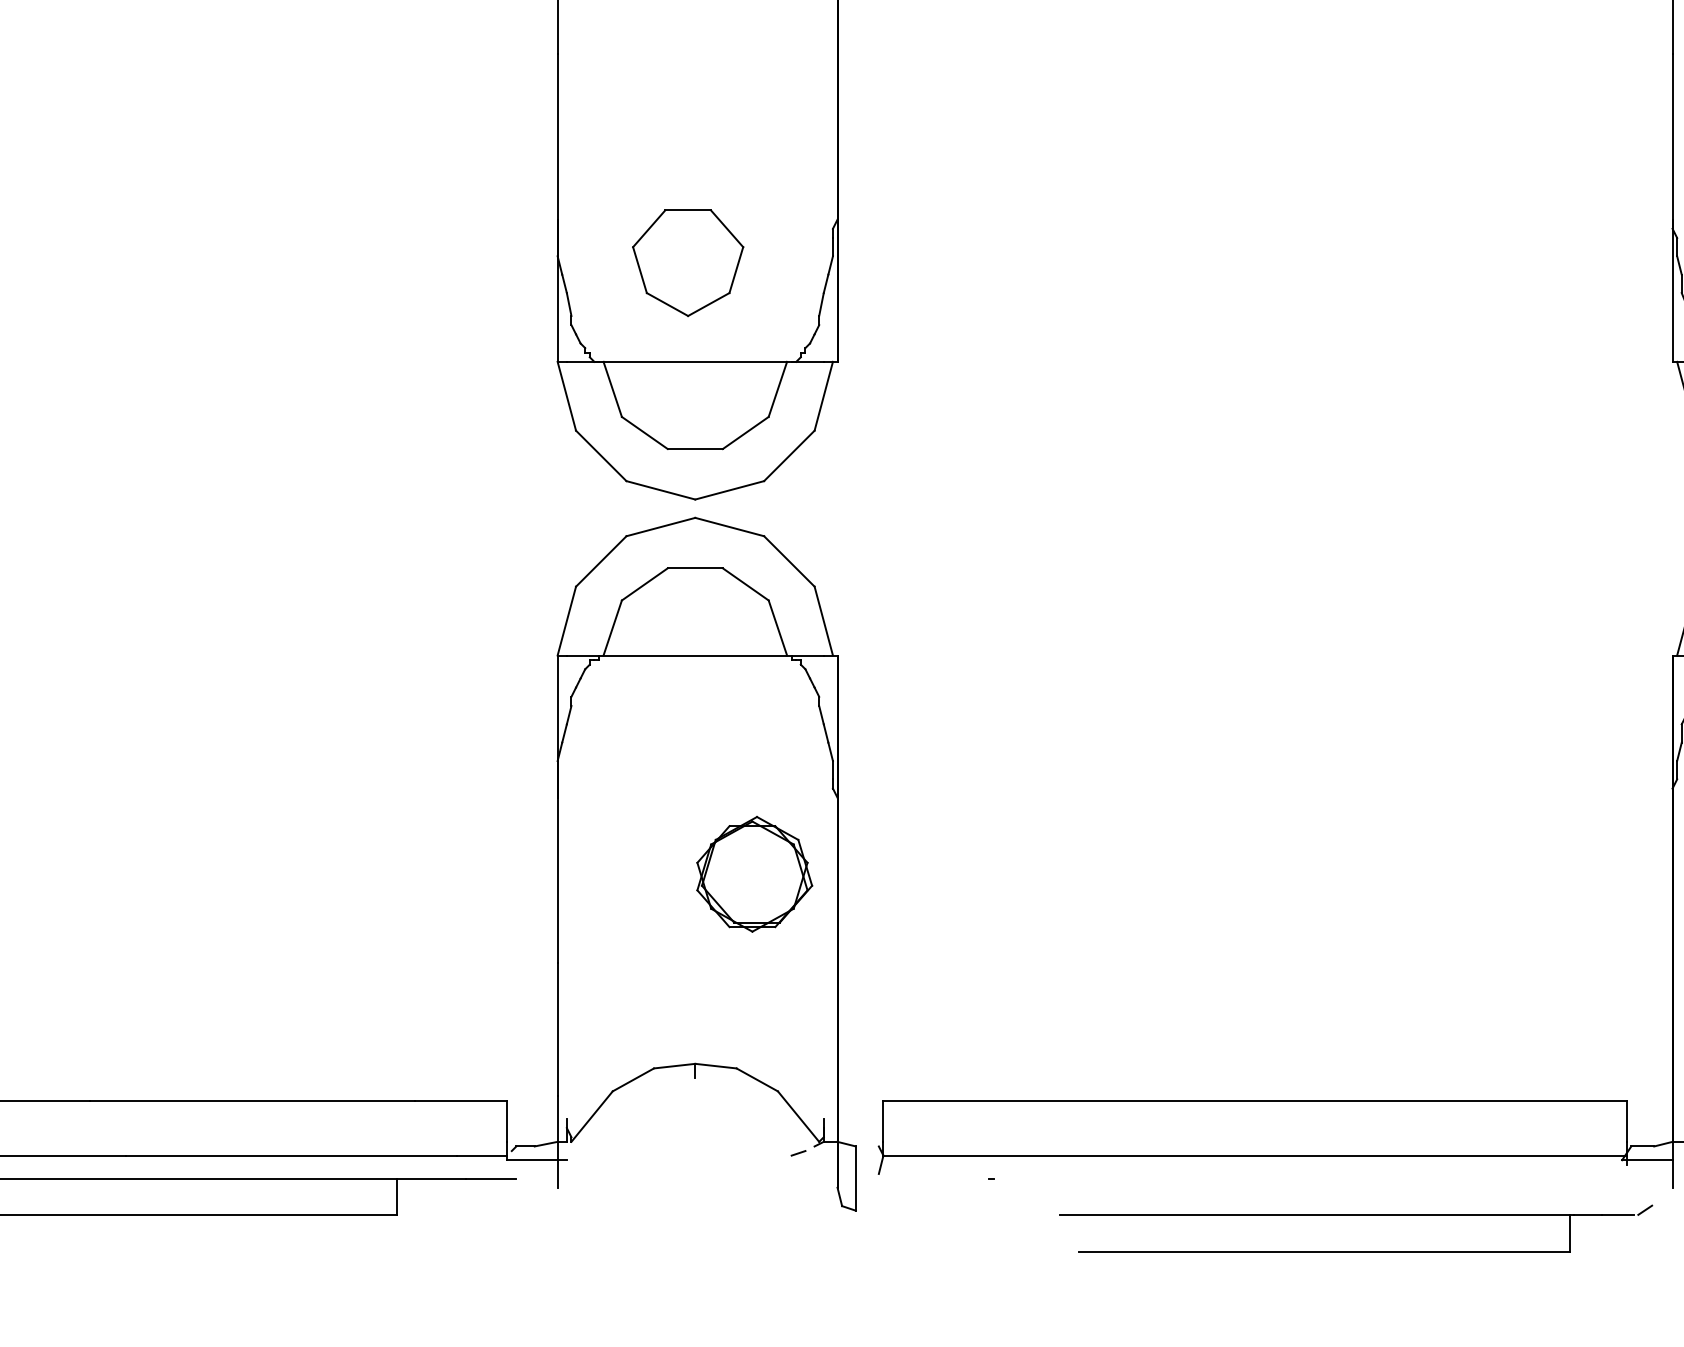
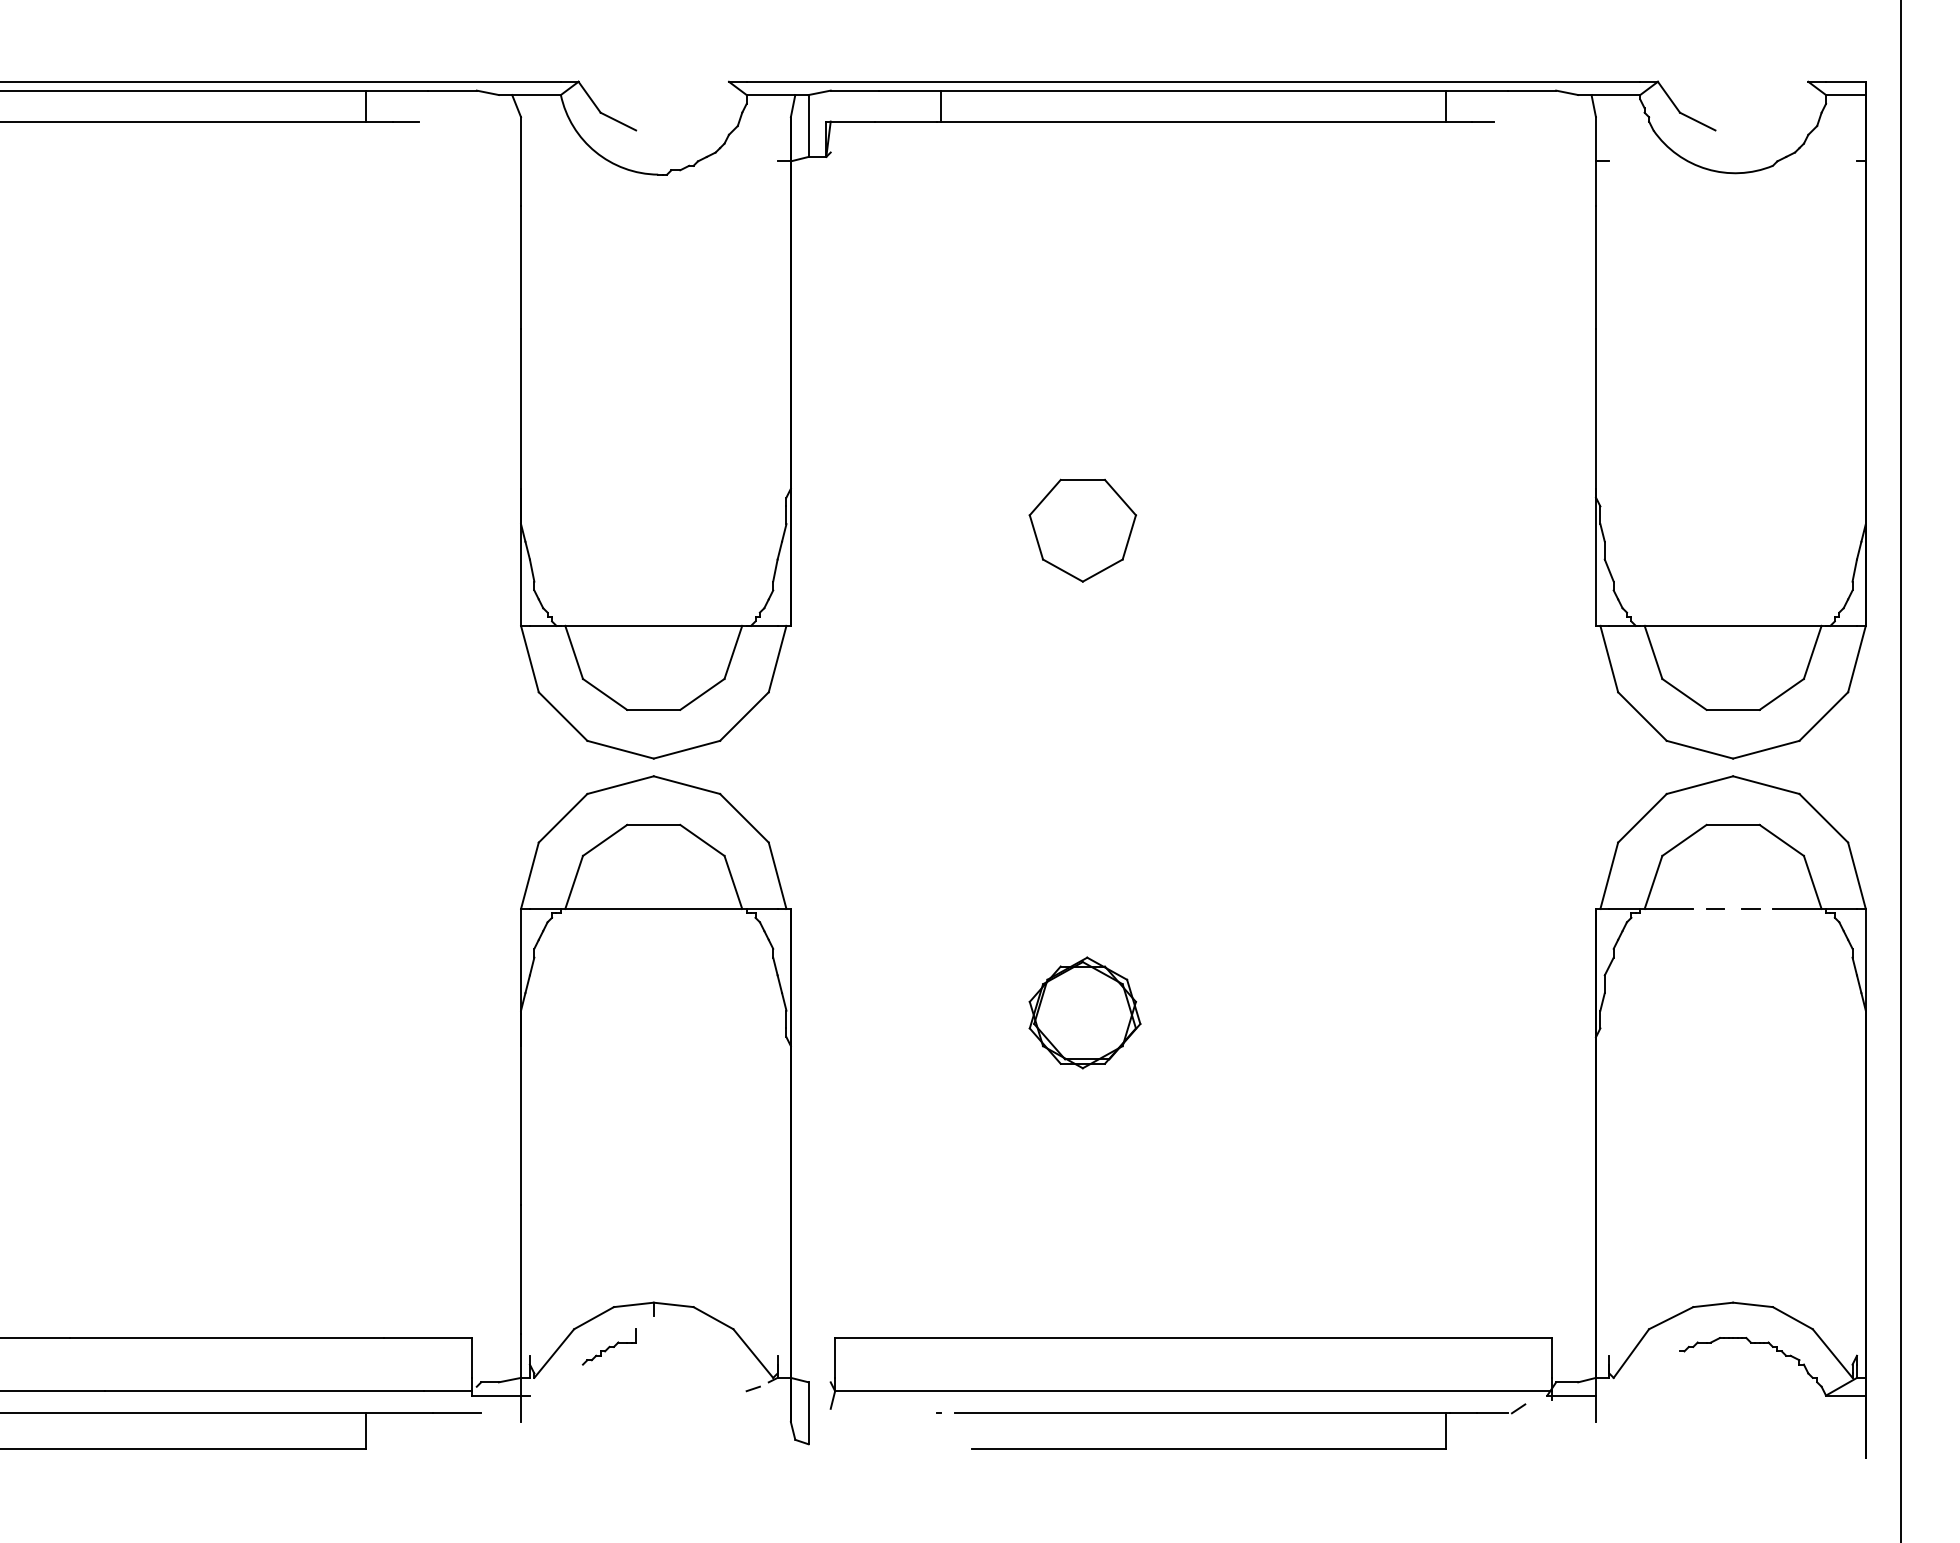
part: (687, 262) -> (1082, 530), moved
part: (754, 873) -> (1084, 1012), moved
part: (648, 1109) -> (608, 1346), added
part: (1356, 1215) -> (1240, 1413), moved

